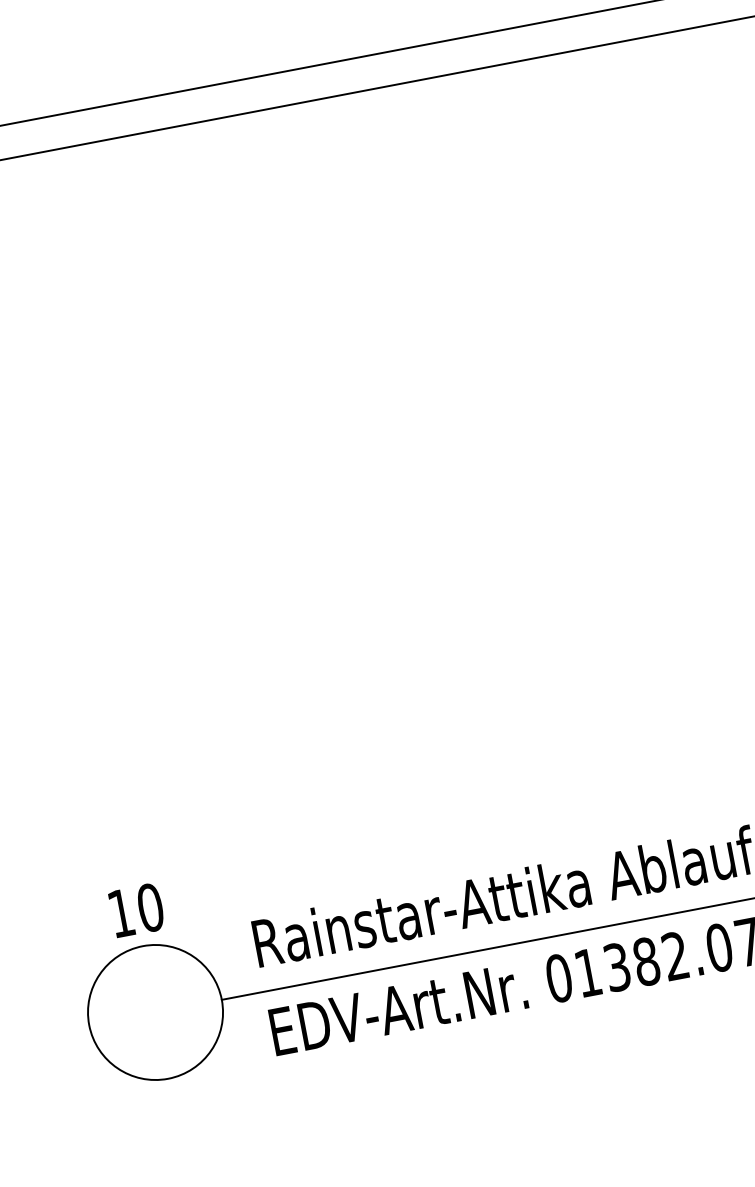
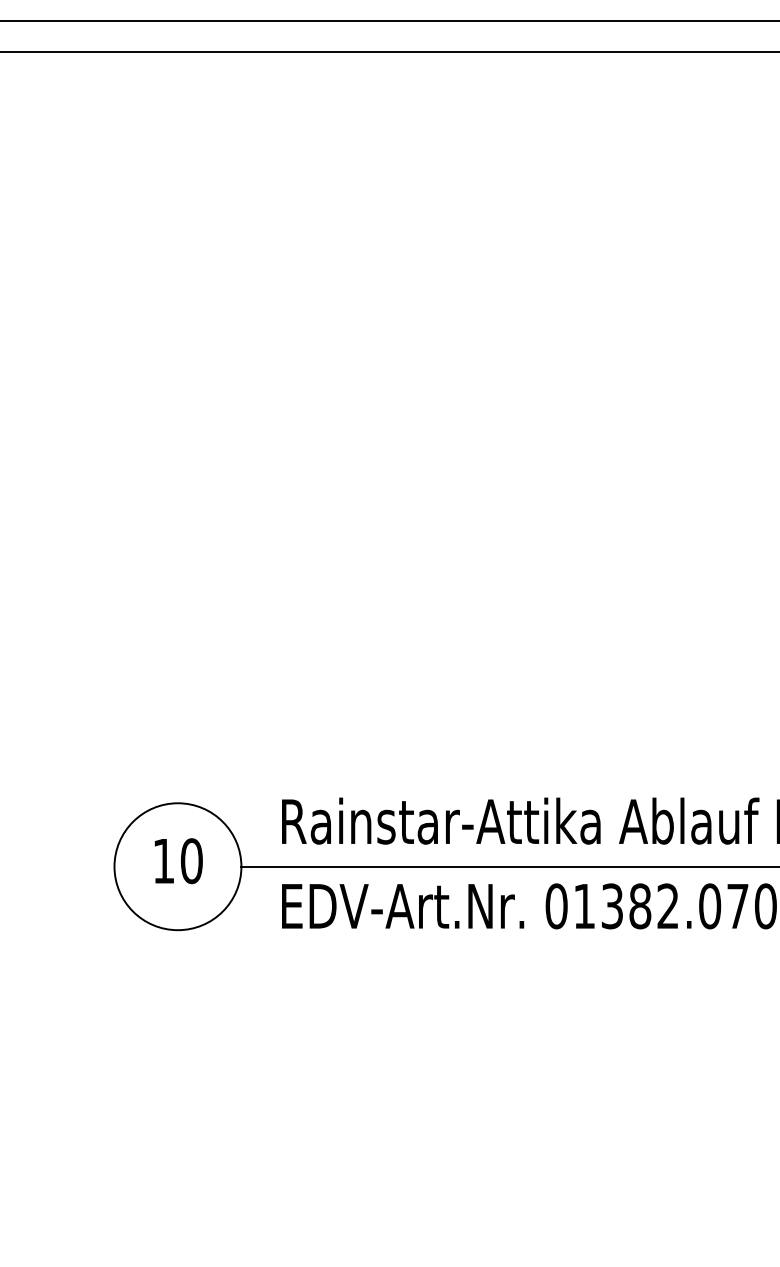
text: (136, 910) -> (178, 861), moved

